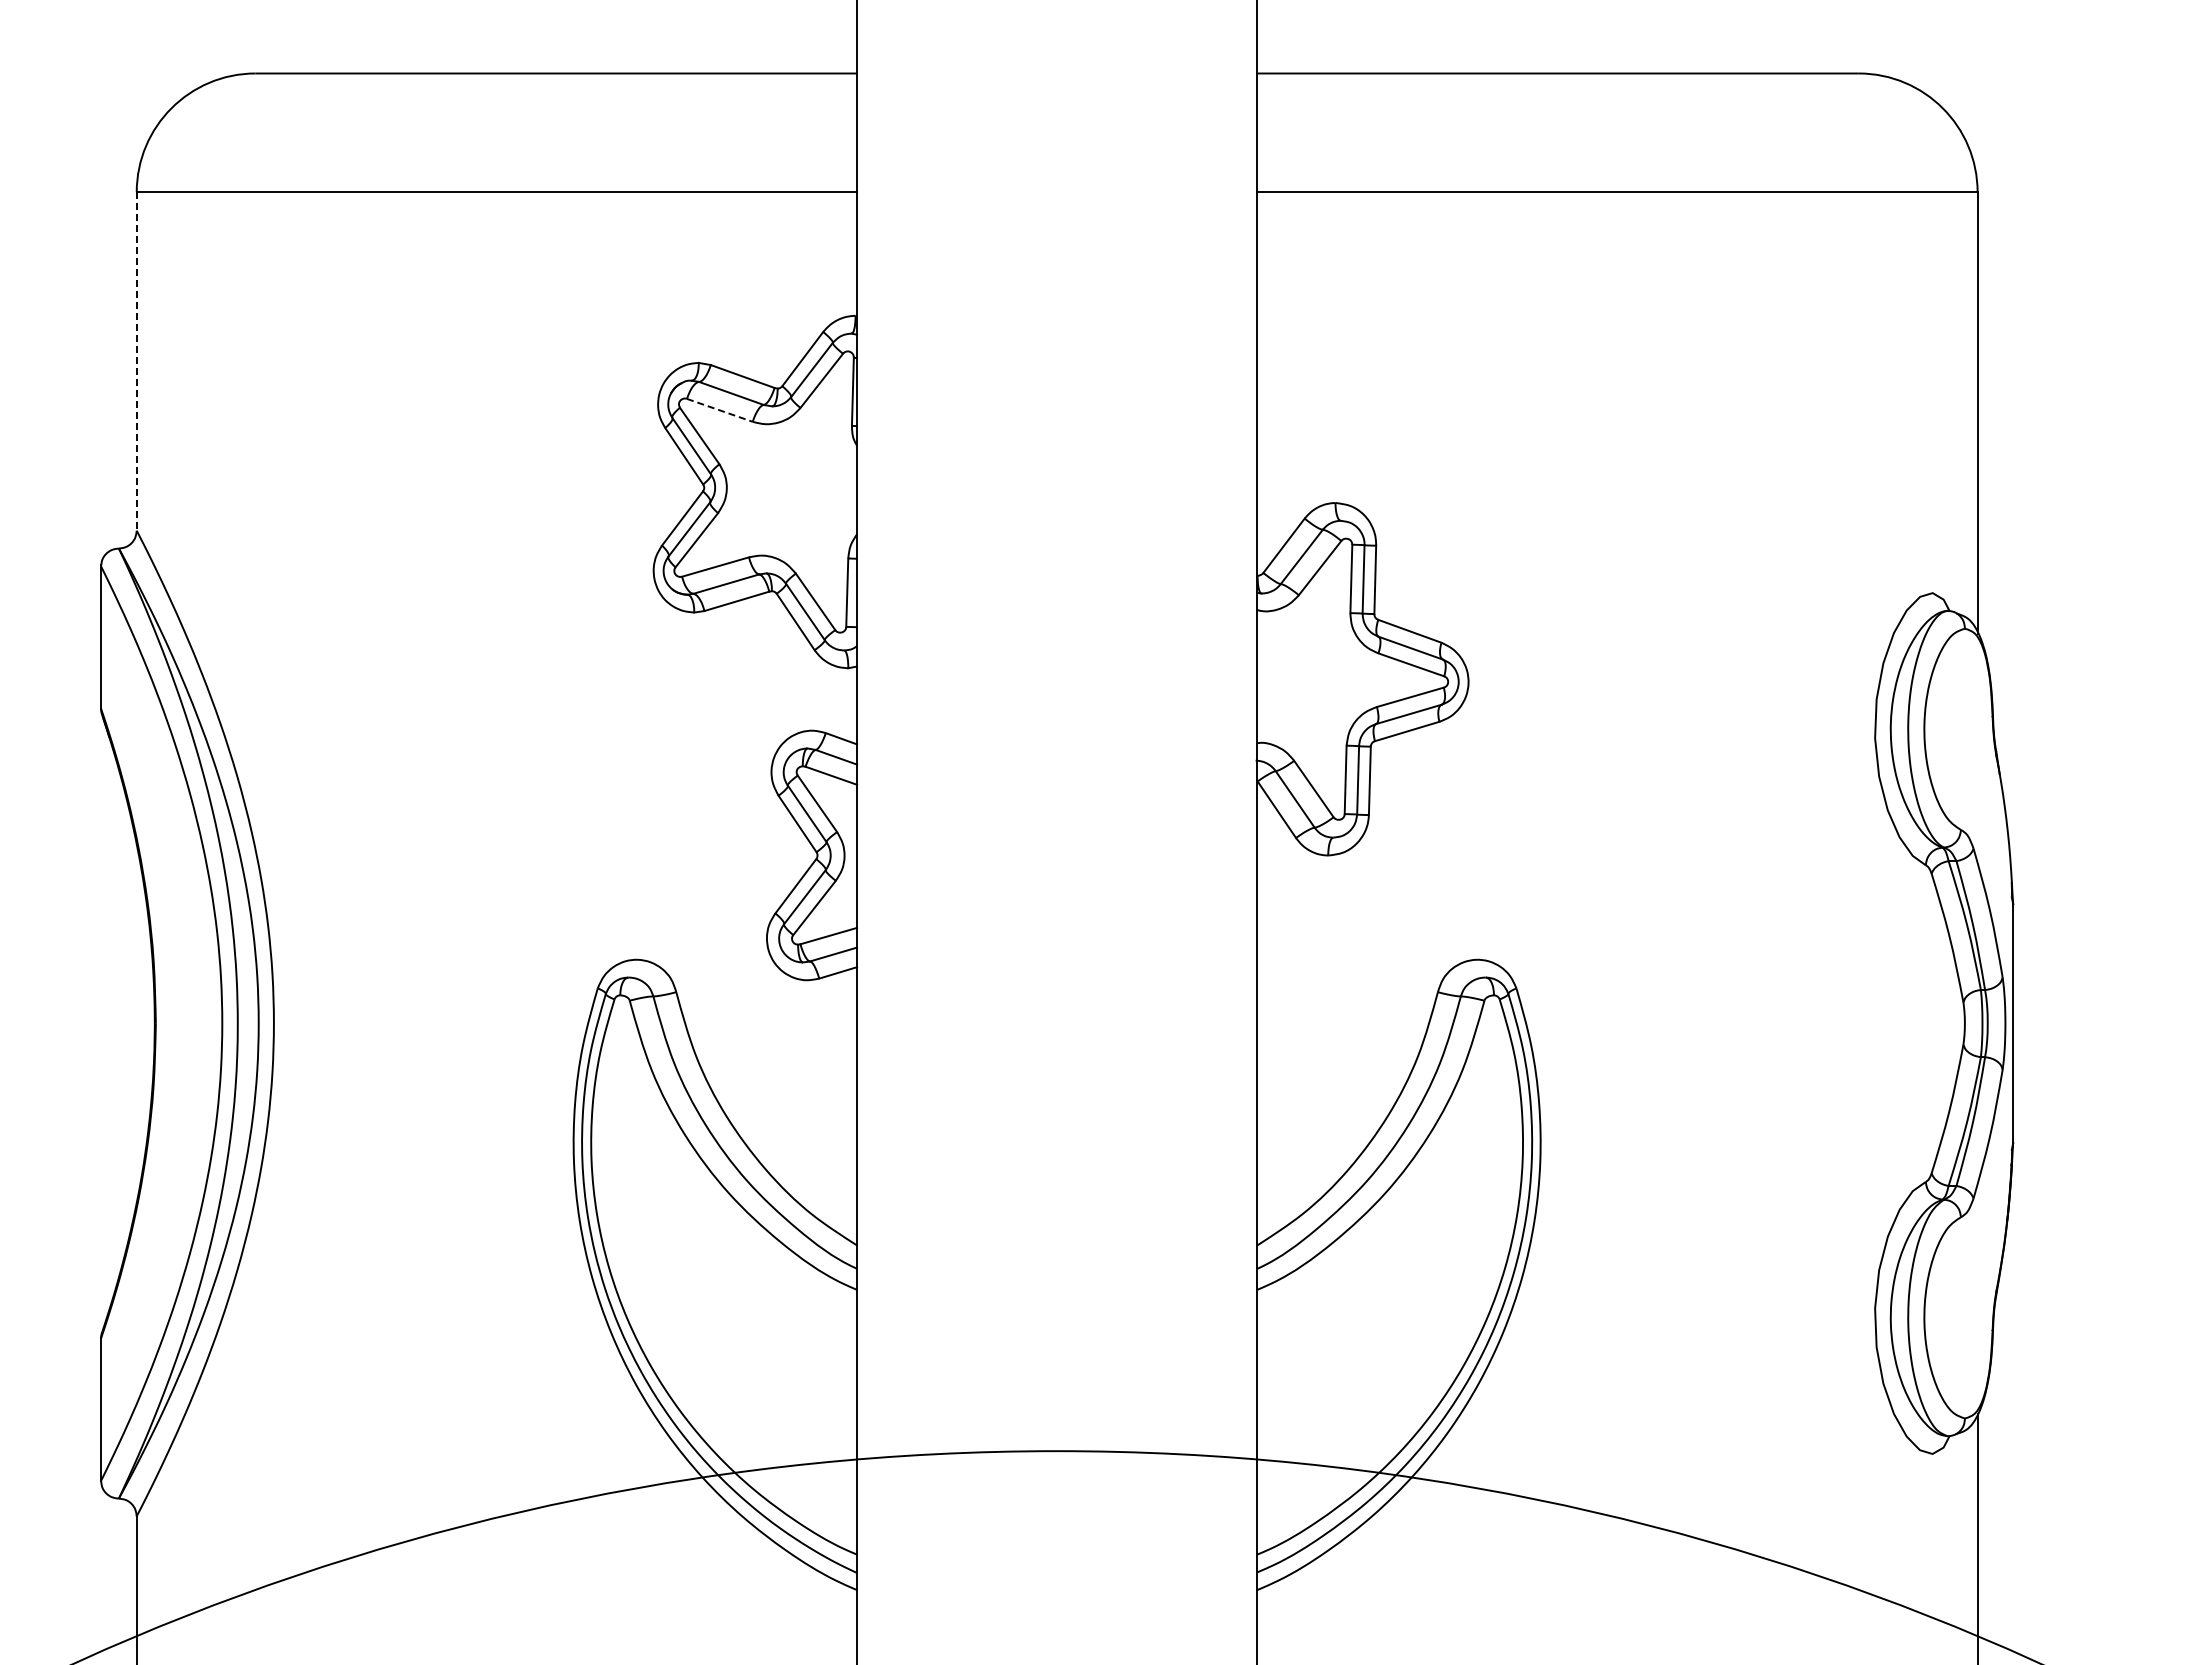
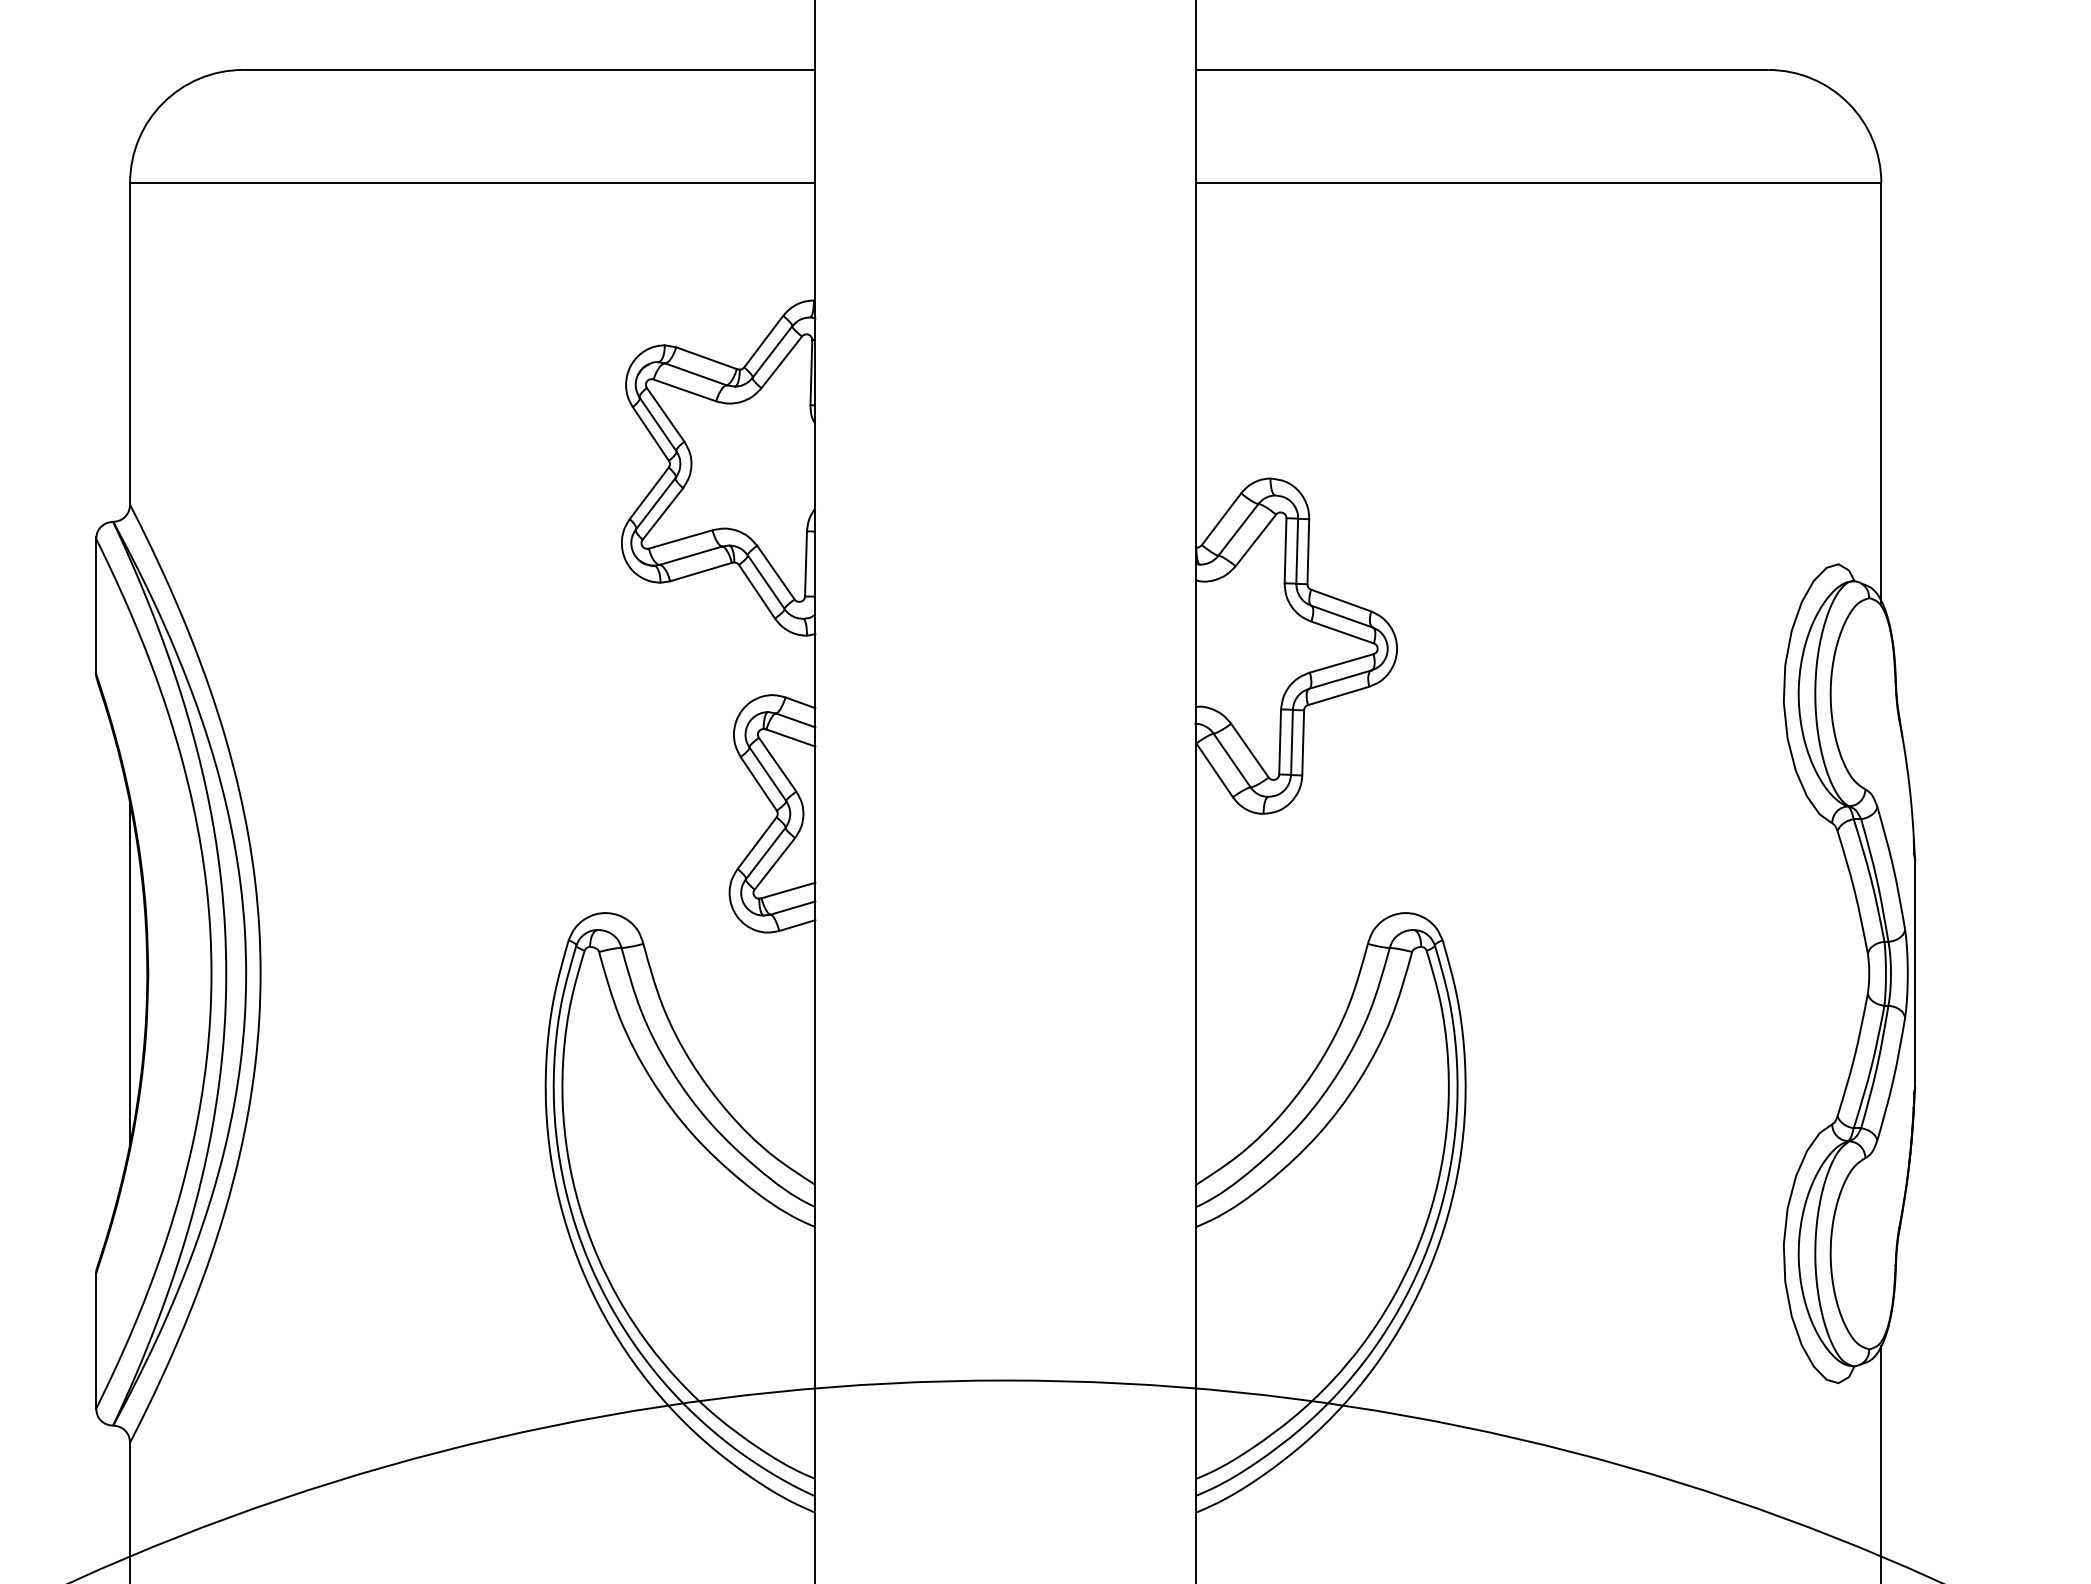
line: (136, 362) -> (129, 344), dashed -> solid
line: (719, 410) -> (684, 390), dashed -> solid
line: (136, 1023) -> (129, 973), added

